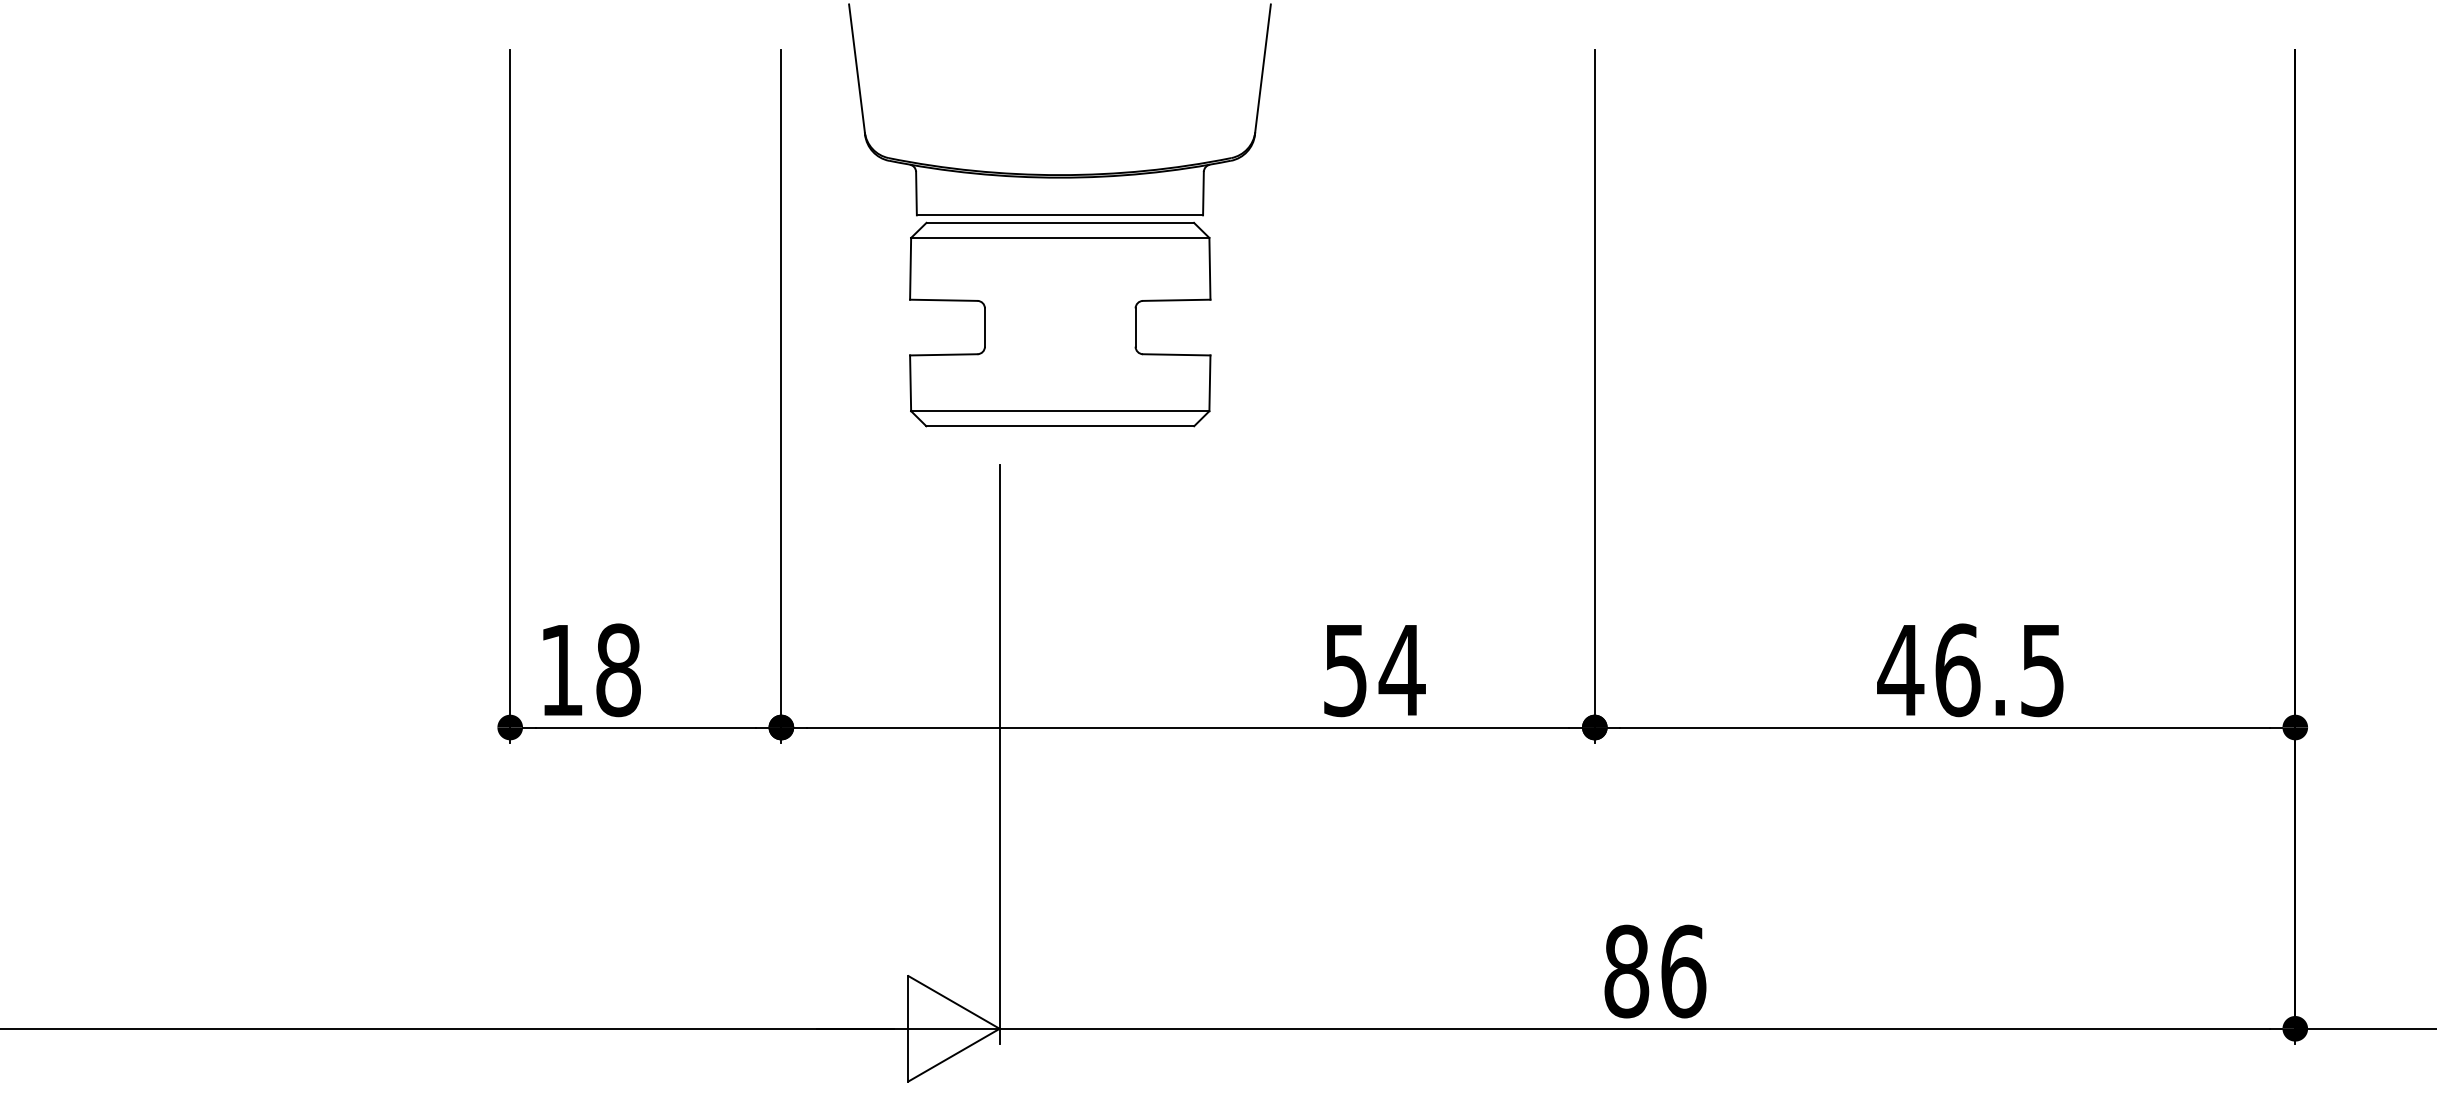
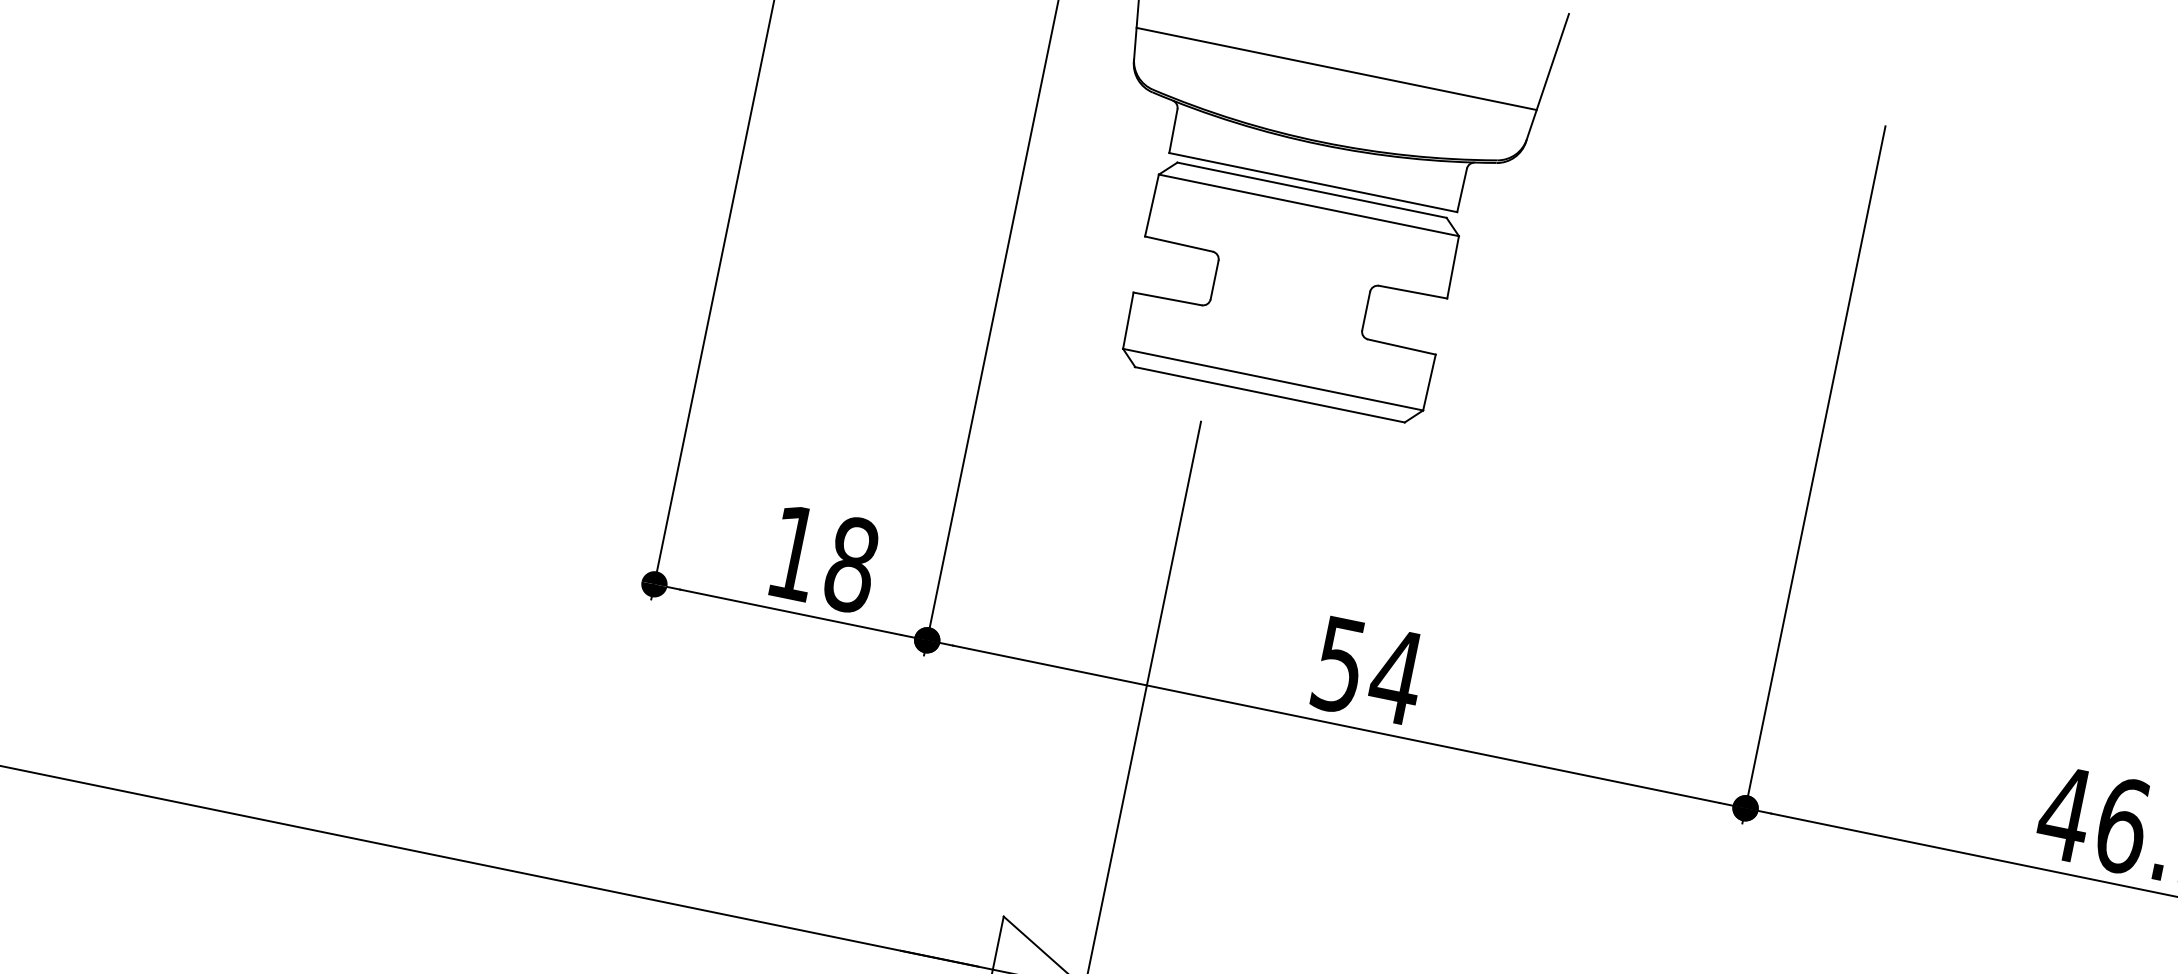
line: (1059, 102) -> (1336, 68), added
text: (591, 670) -> (824, 559), moved
text: (1374, 671) -> (1368, 672), moved

